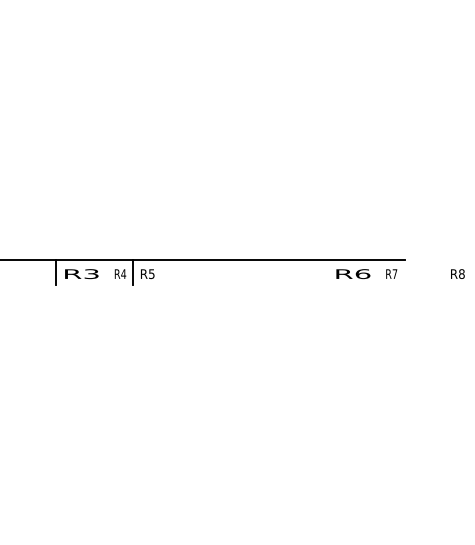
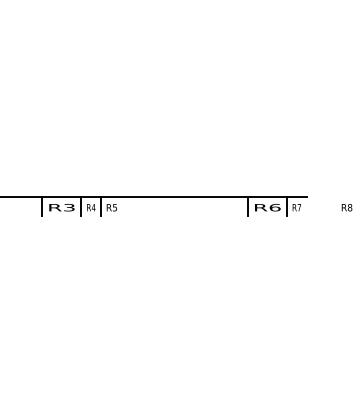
line: (107, 272) -> (81, 206), added
line: (327, 272) -> (248, 206), added
line: (378, 272) -> (286, 206), added

